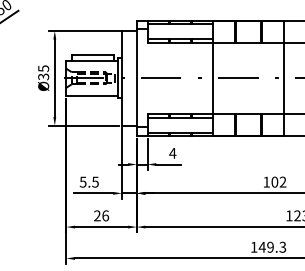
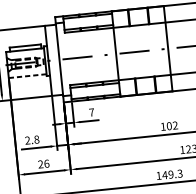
line: (91, 95) -> (27, 75), solid -> dashed
text: (172, 153) -> (91, 112), 4 -> 7
text: (88, 181) -> (31, 139), 5.5 -> 2.8

